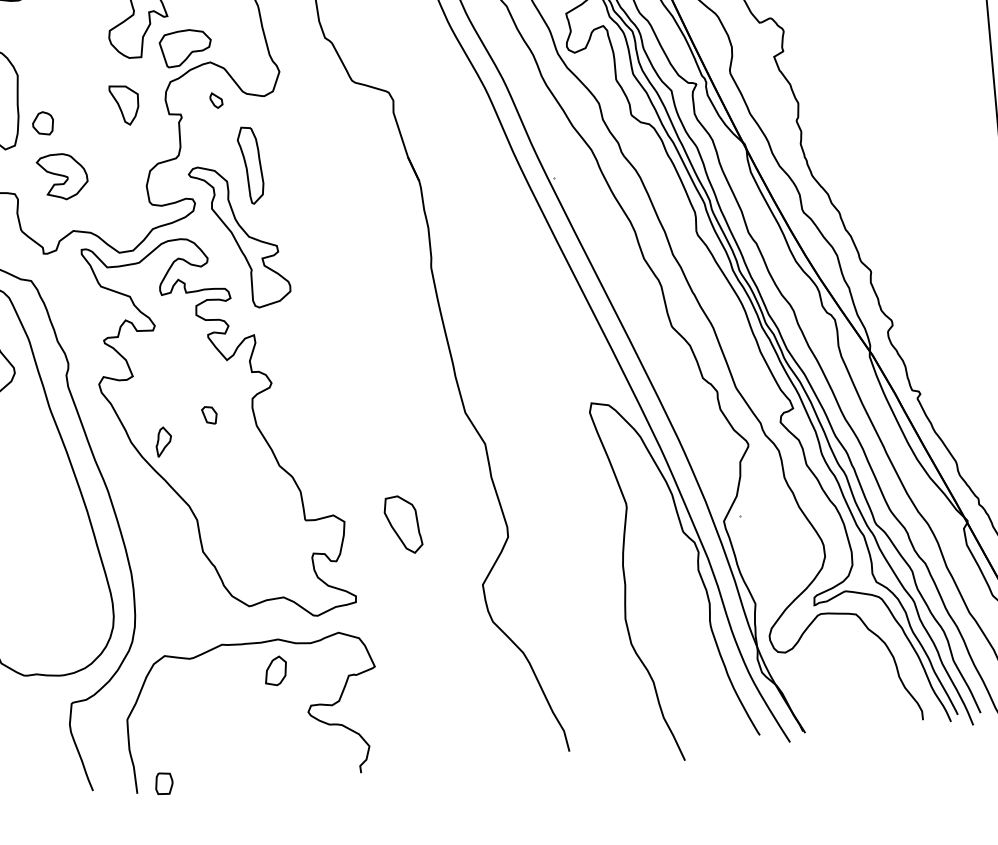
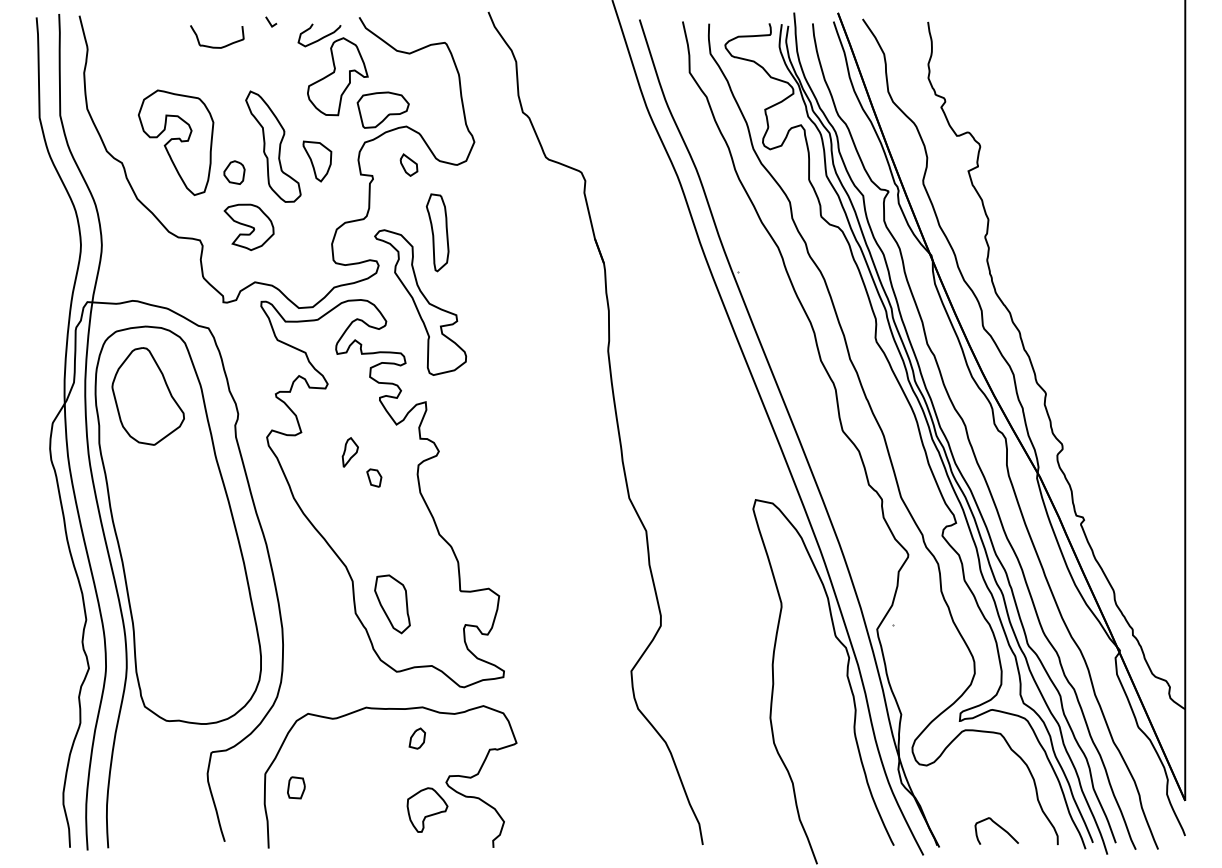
part: (79, 94) -> (273, 146), added
part: (215, 100) -> (408, 164), size x1.43
part: (162, 442) -> (349, 452), moved
part: (403, 525) -> (392, 604), moved
part: (274, 671) -> (416, 738), size x0.71
curve: (863, 707) -> (999, 827), added
part: (292, 740) -> (427, 809), added
part: (164, 783) -> (296, 787), moved

